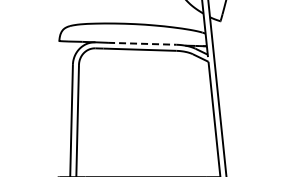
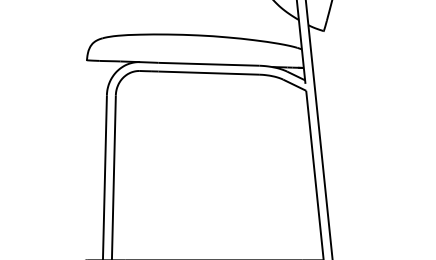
line: (142, 43) -> (209, 63), dashed -> solid

